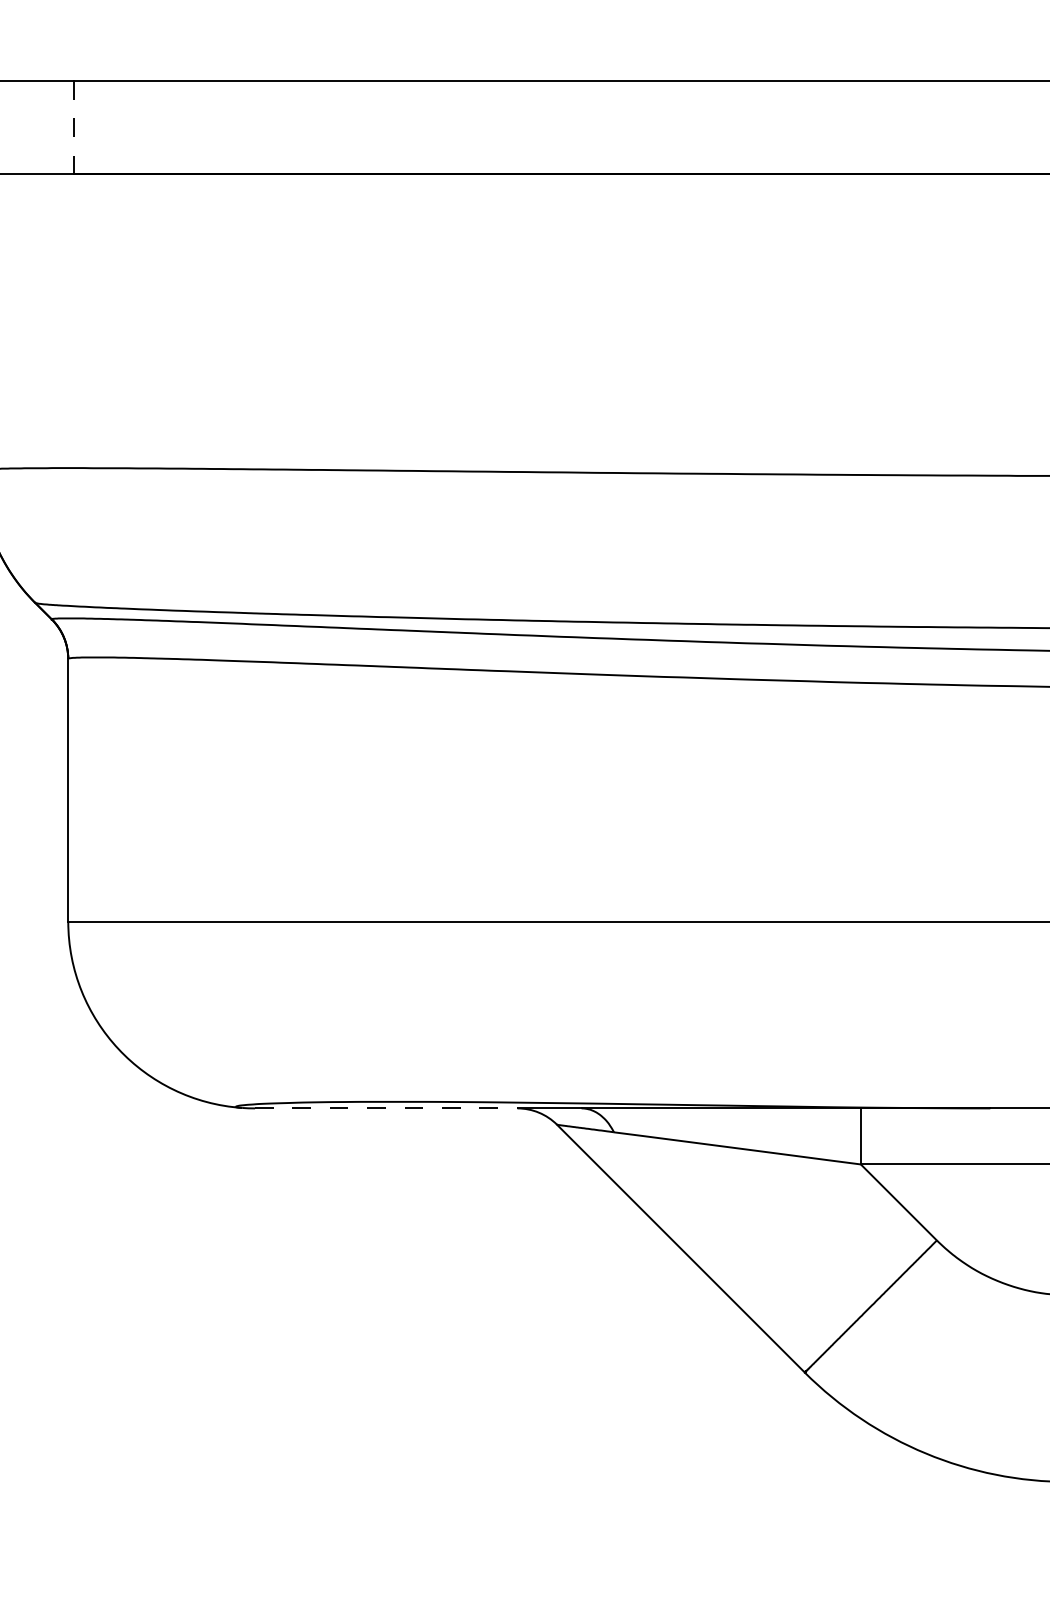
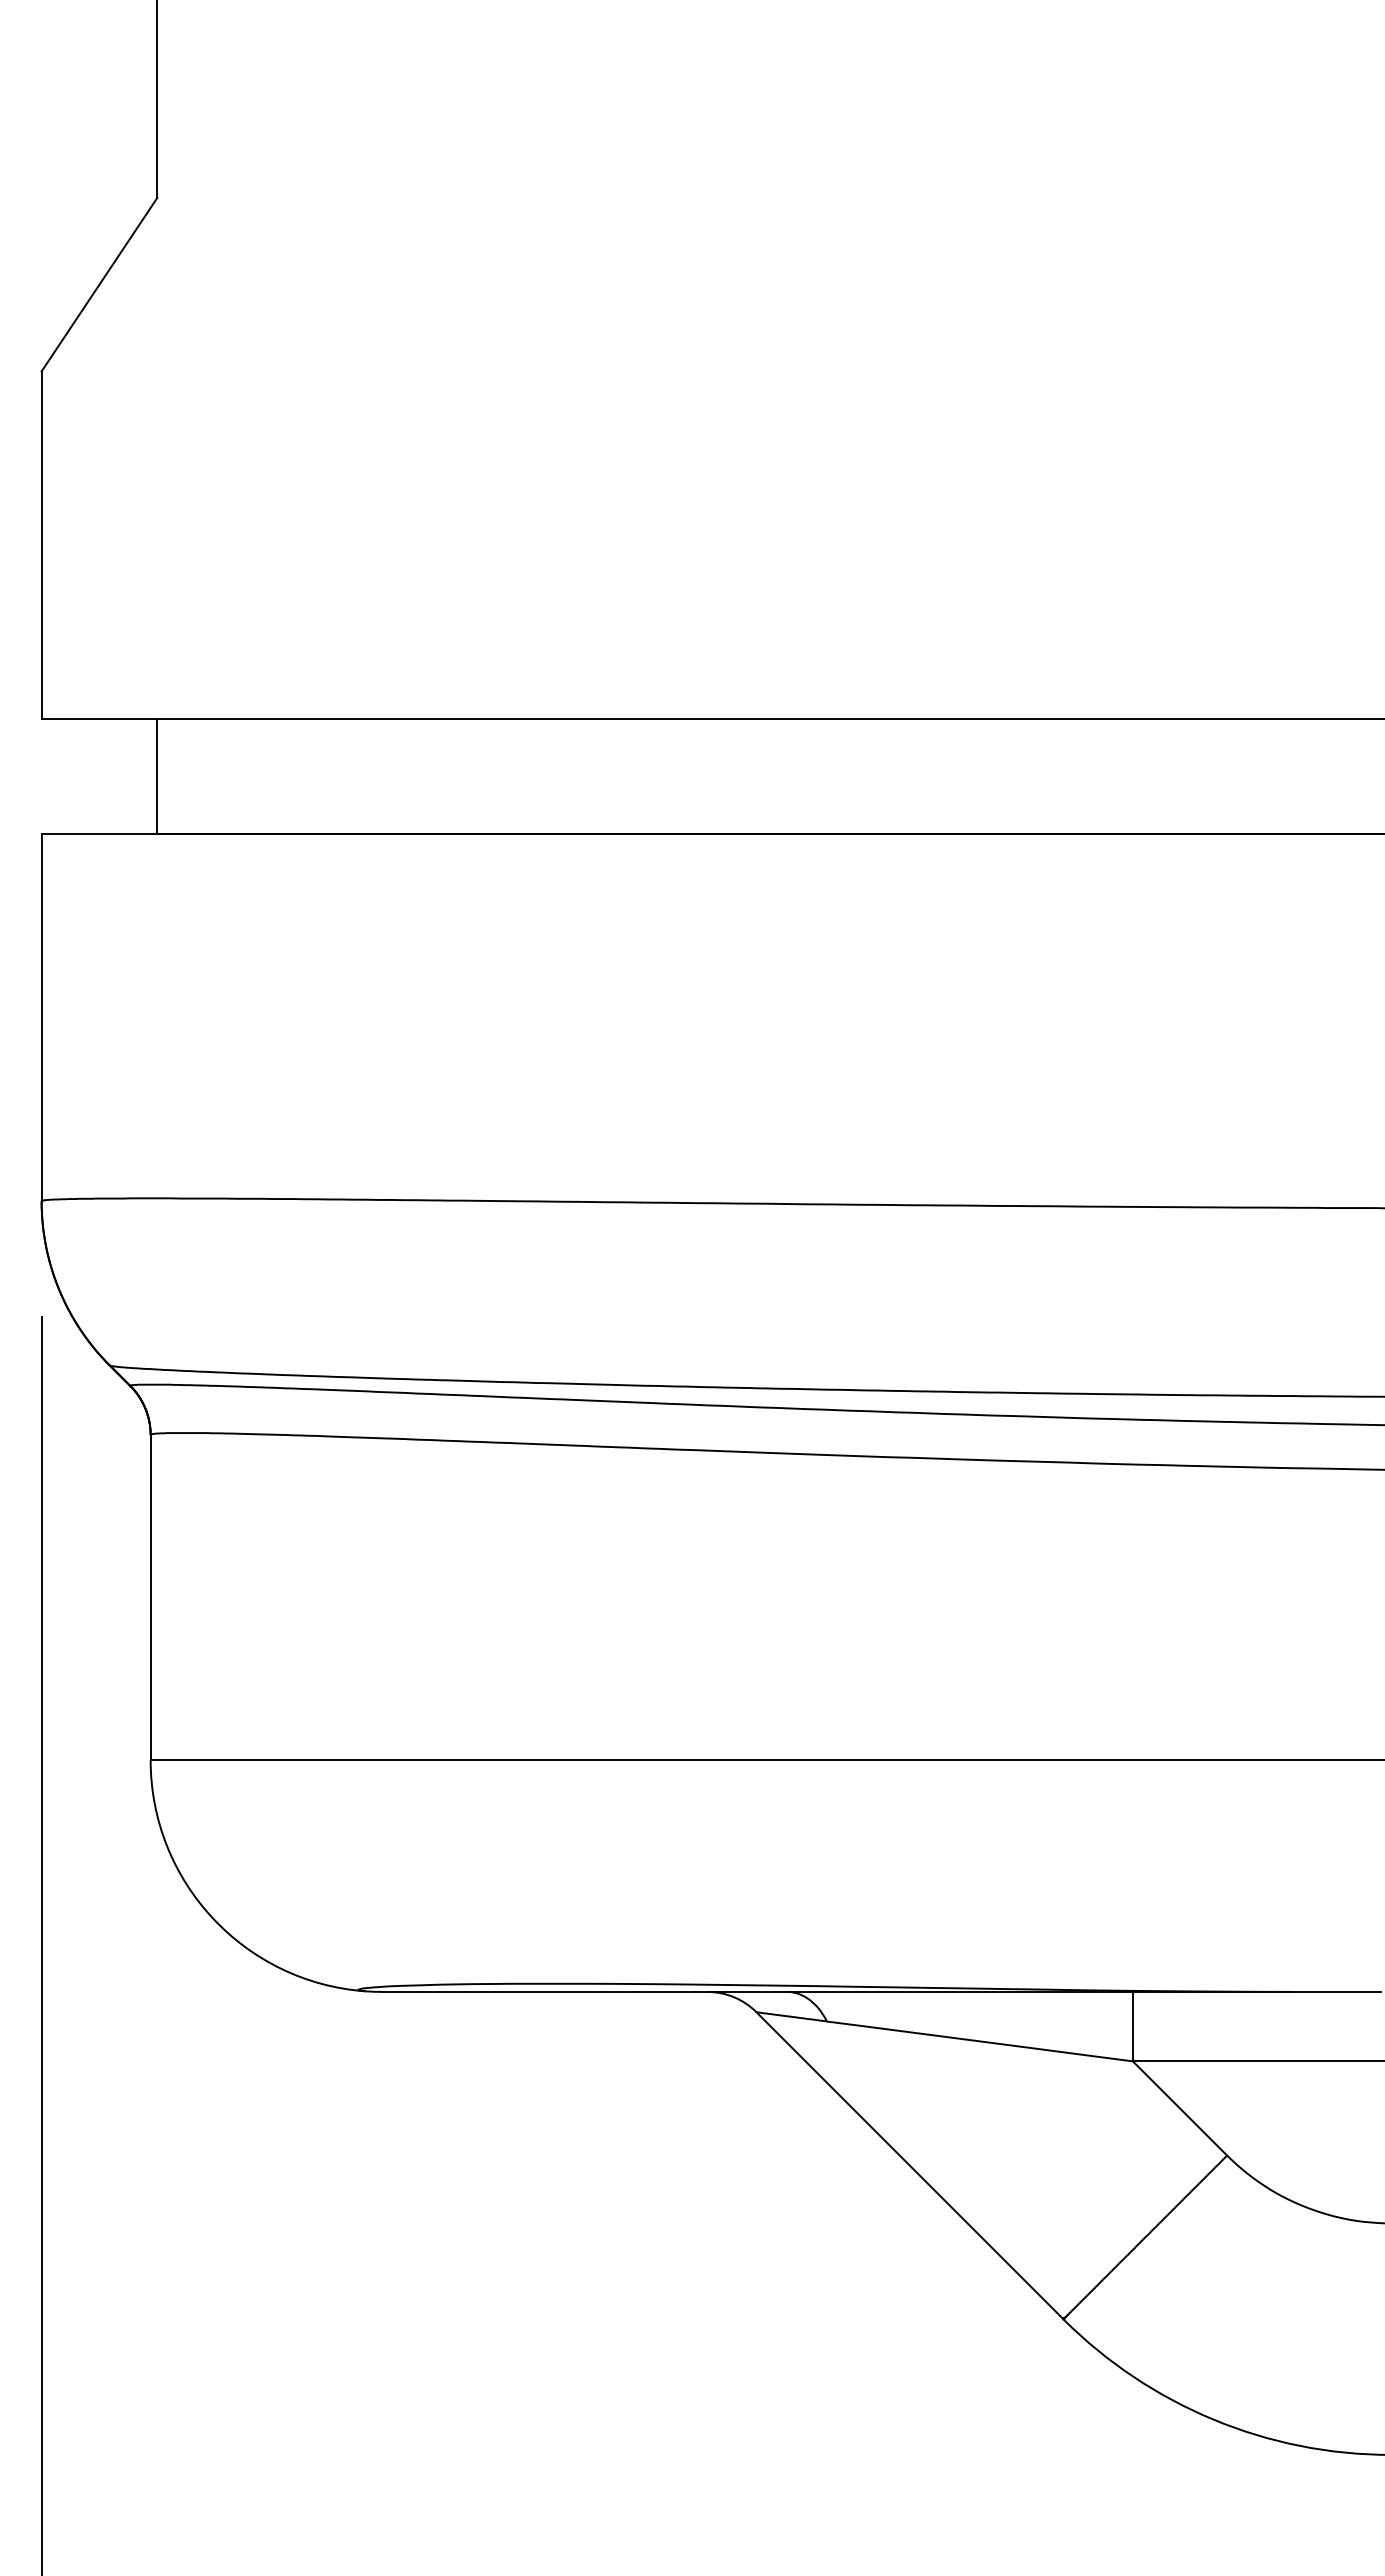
line: (73, 127) -> (157, 776), dashed -> solid
line: (386, 1108) -> (544, 1991), dashed -> solid

